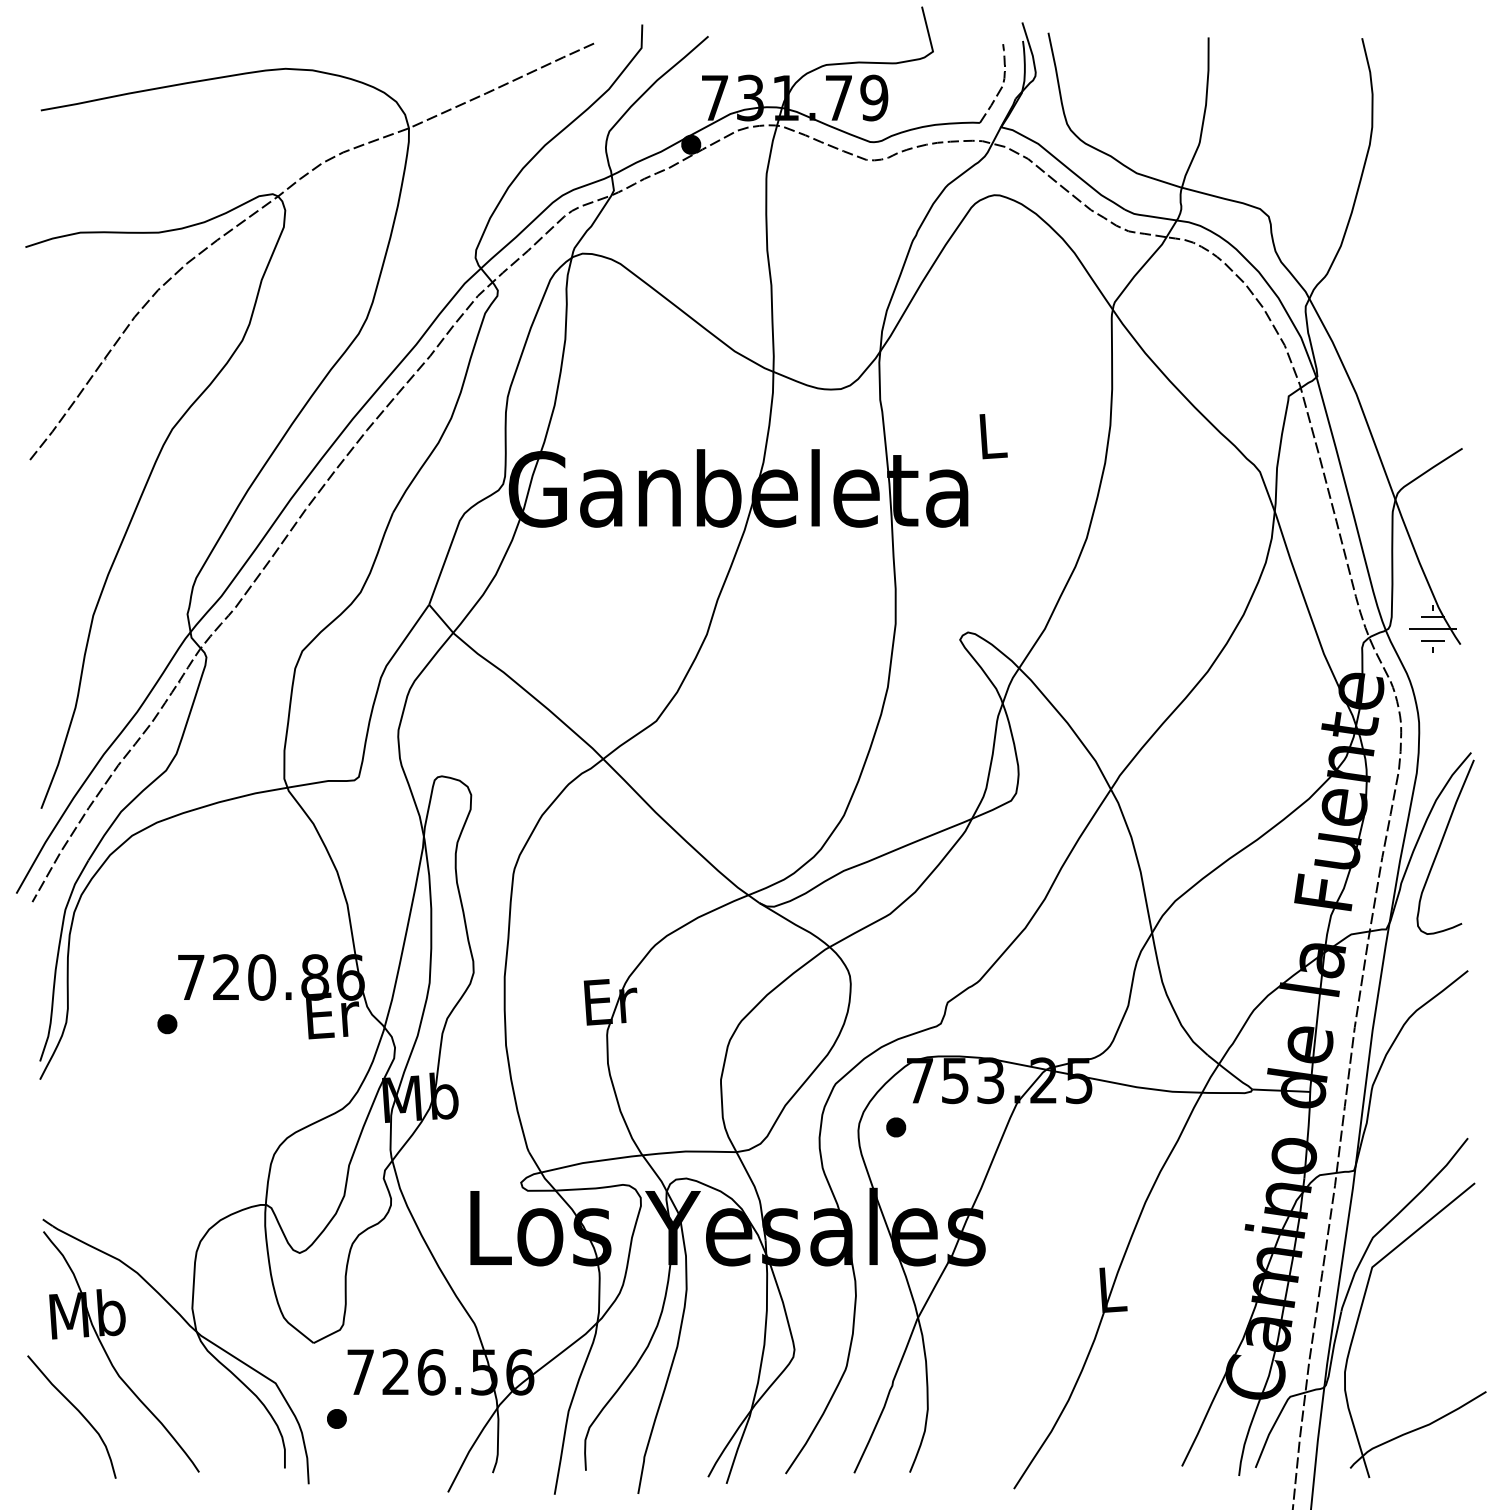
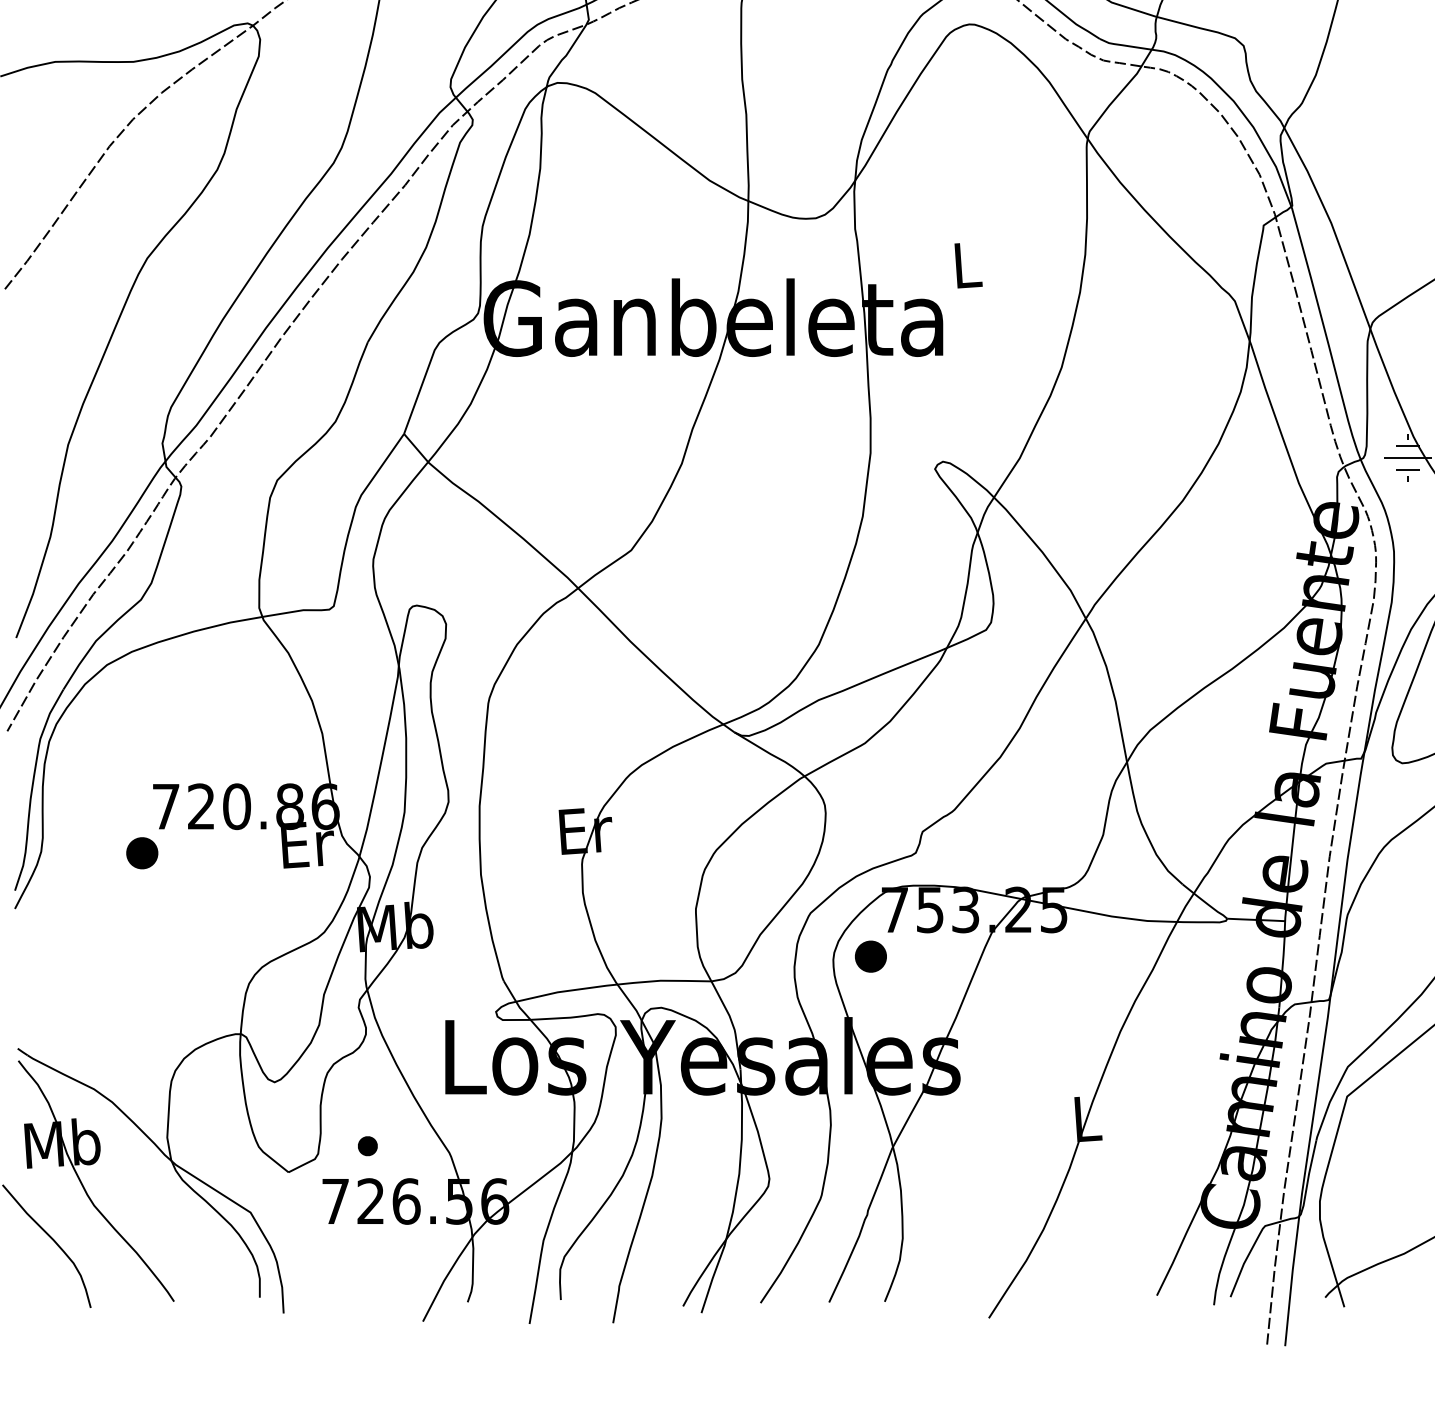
part: (167, 1024) -> (142, 853), size x1.6
part: (896, 1127) -> (871, 956), size x1.6
part: (336, 1418) -> (367, 1145), moved

